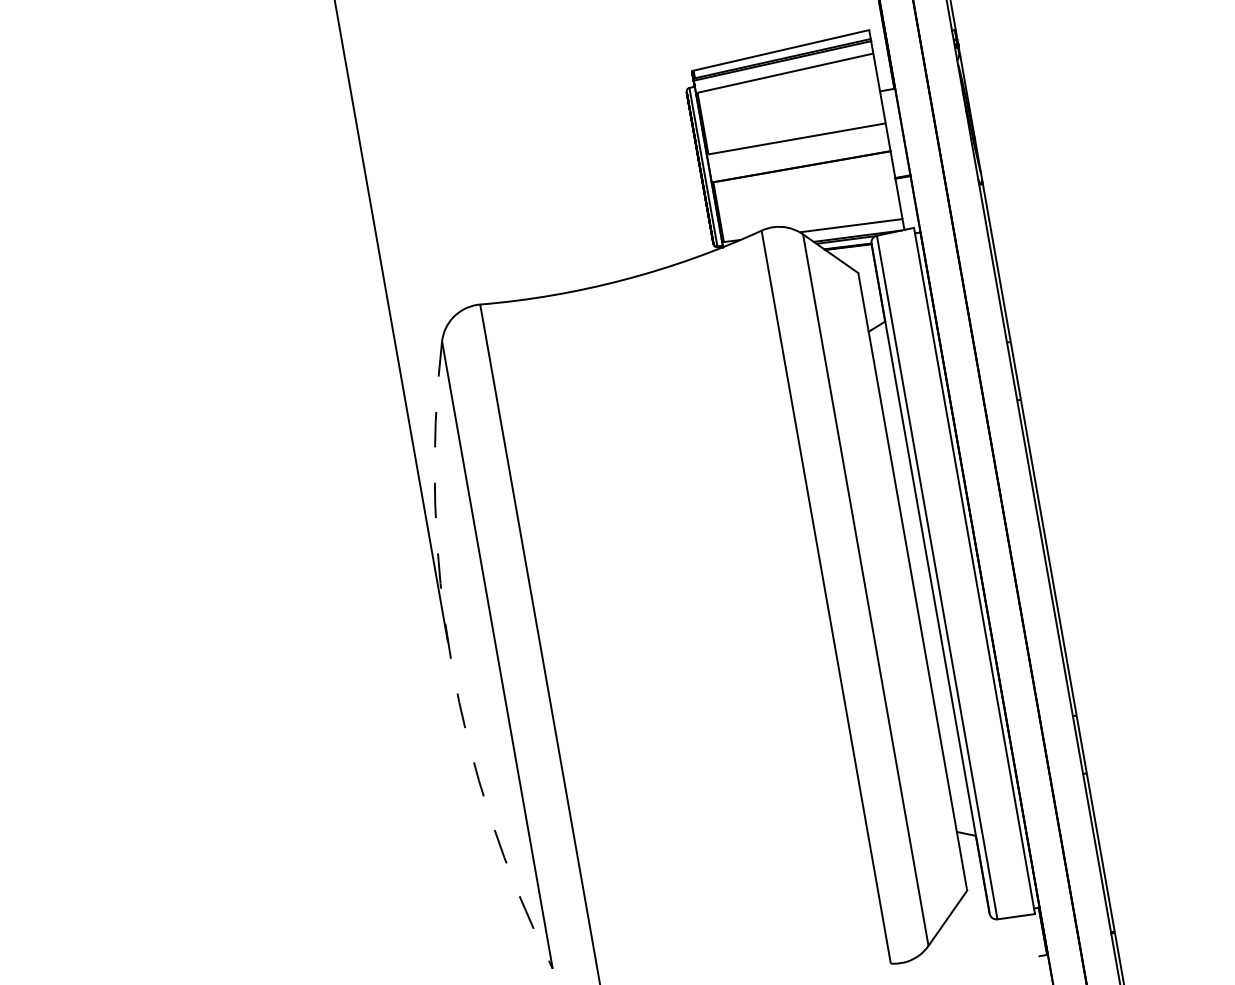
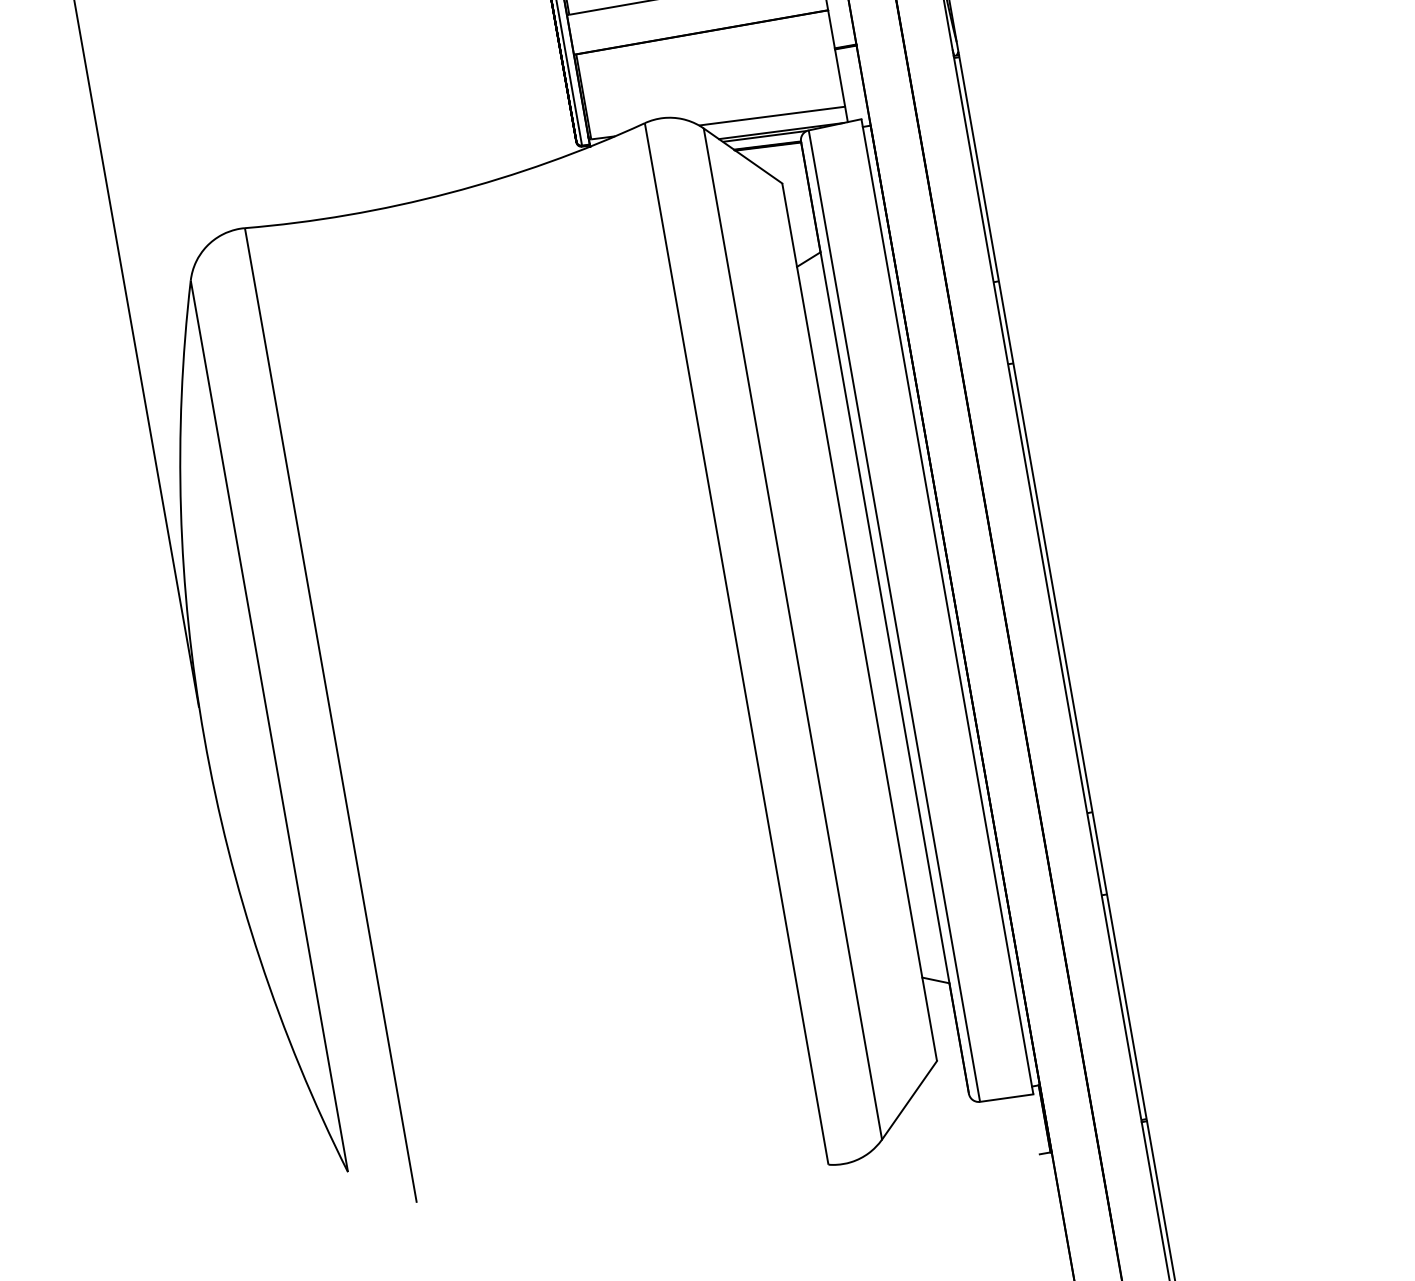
arc: (451, 663) -> (204, 738), dashed -> solid

